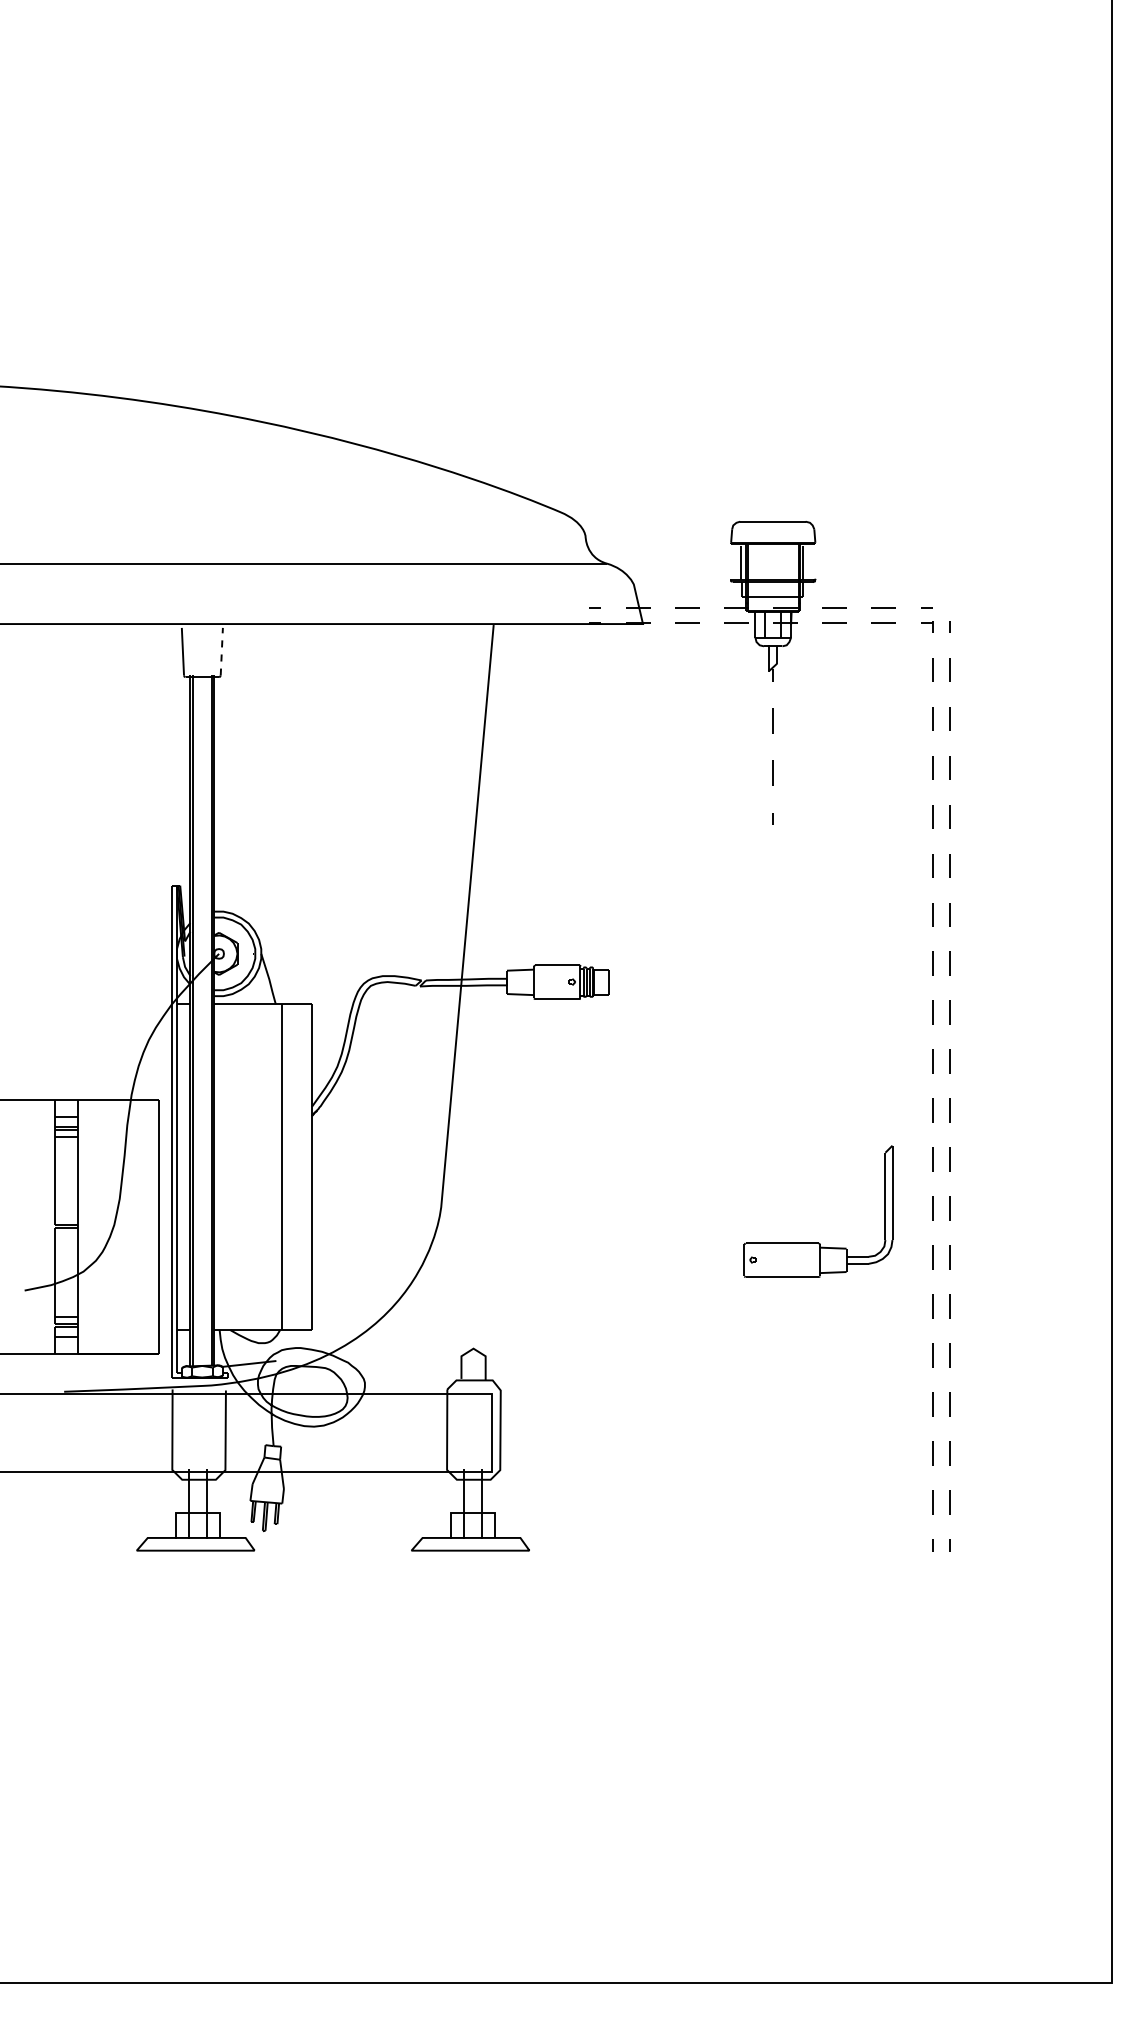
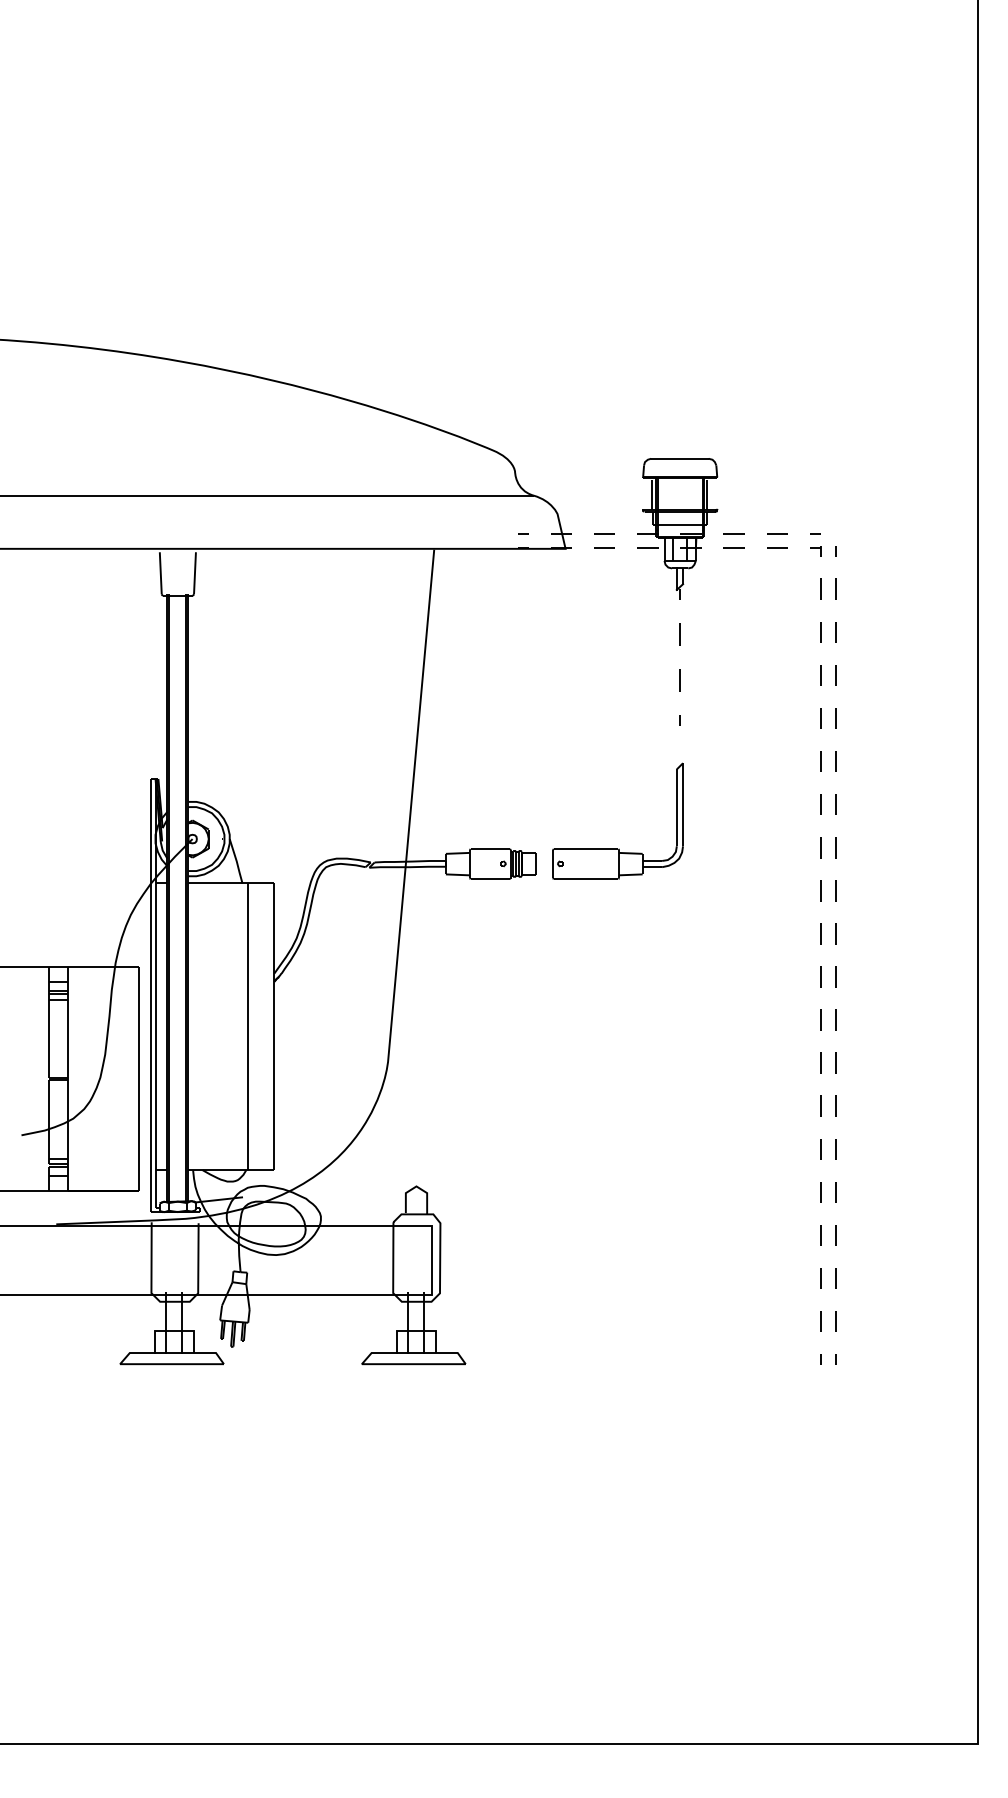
line: (221, 651) -> (194, 572), dashed -> solid
part: (818, 1242) -> (617, 848), moved

